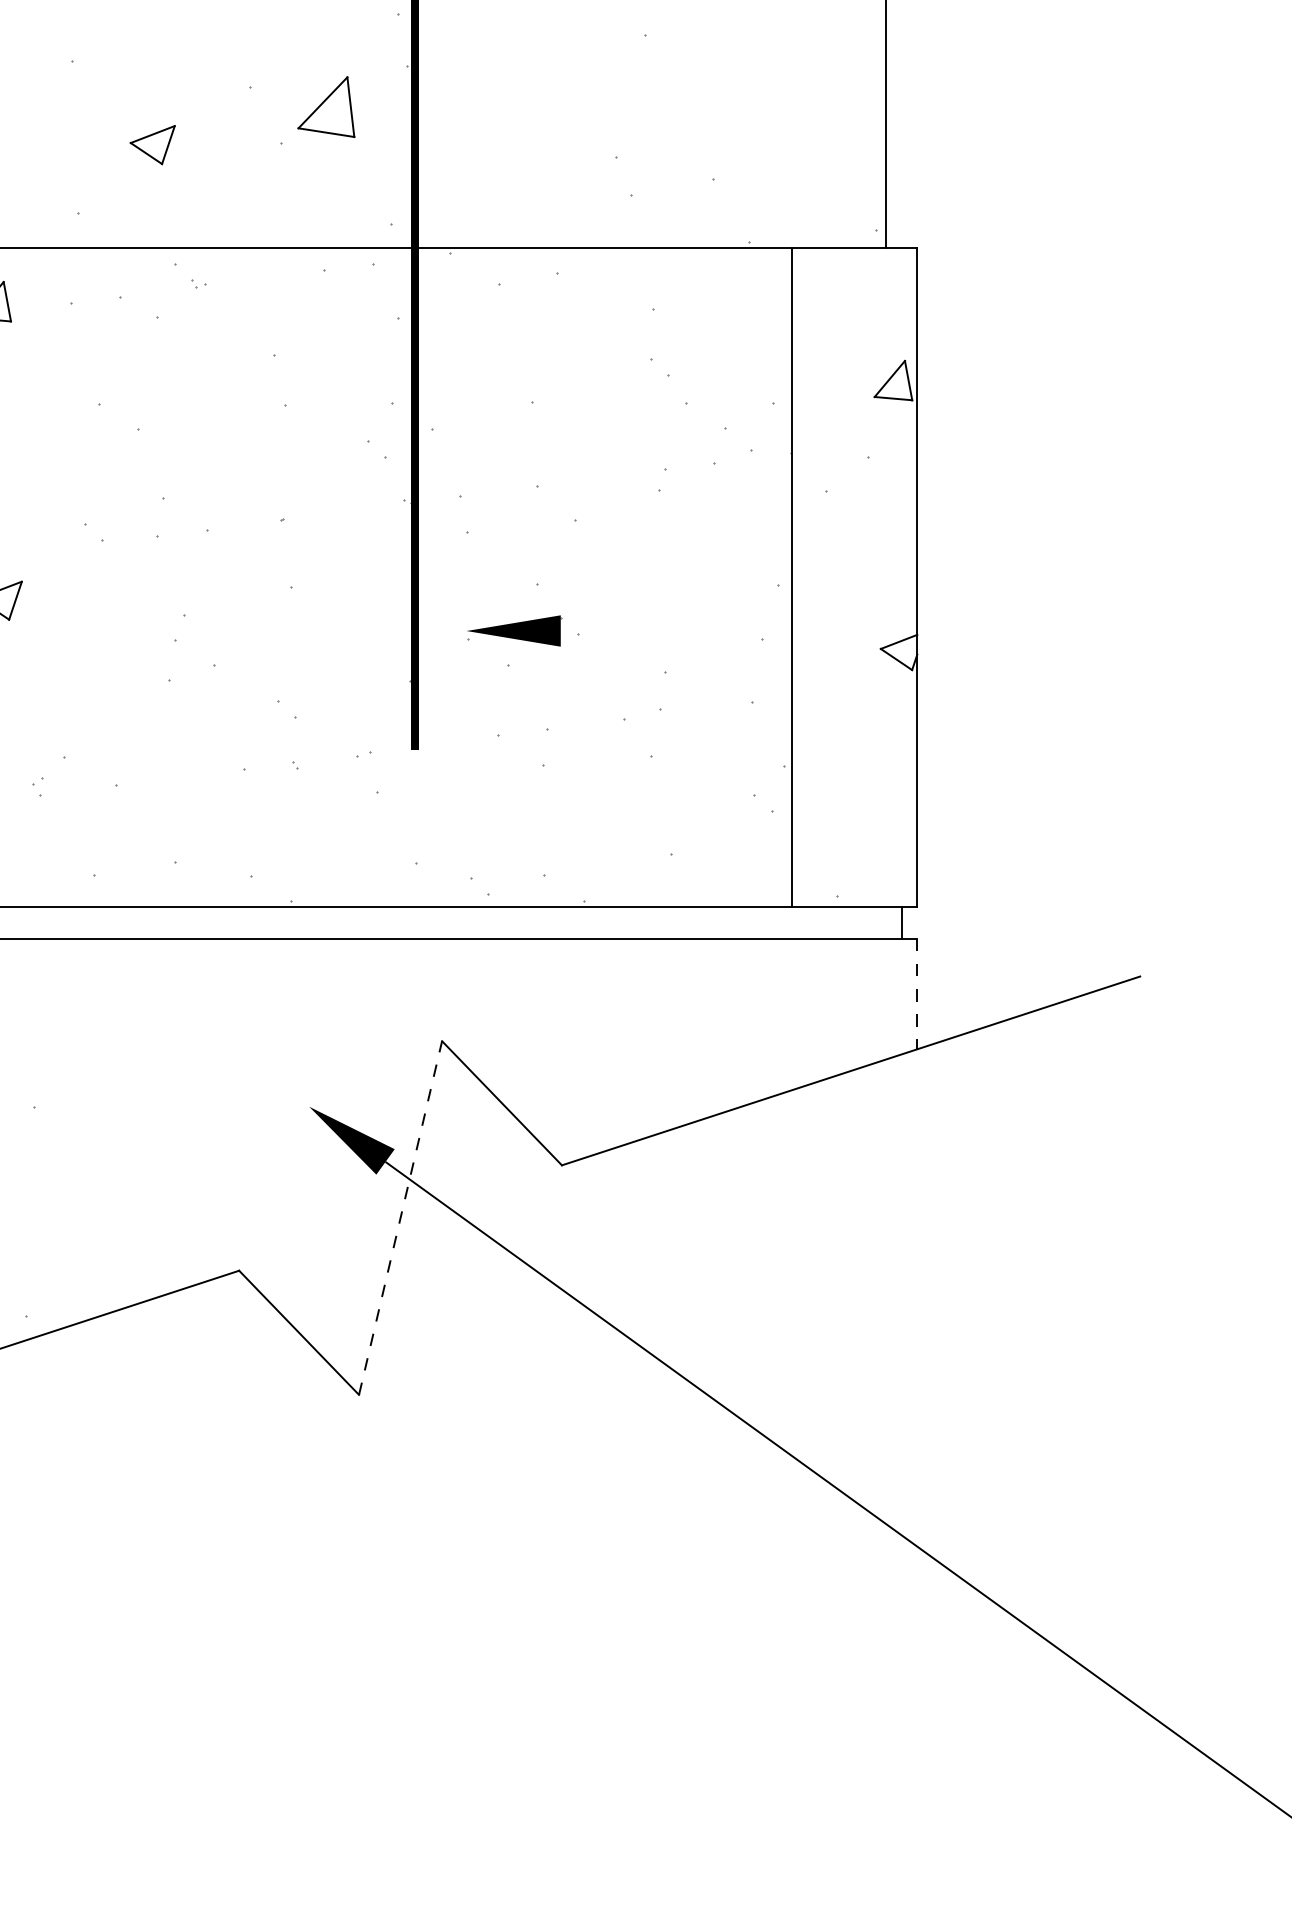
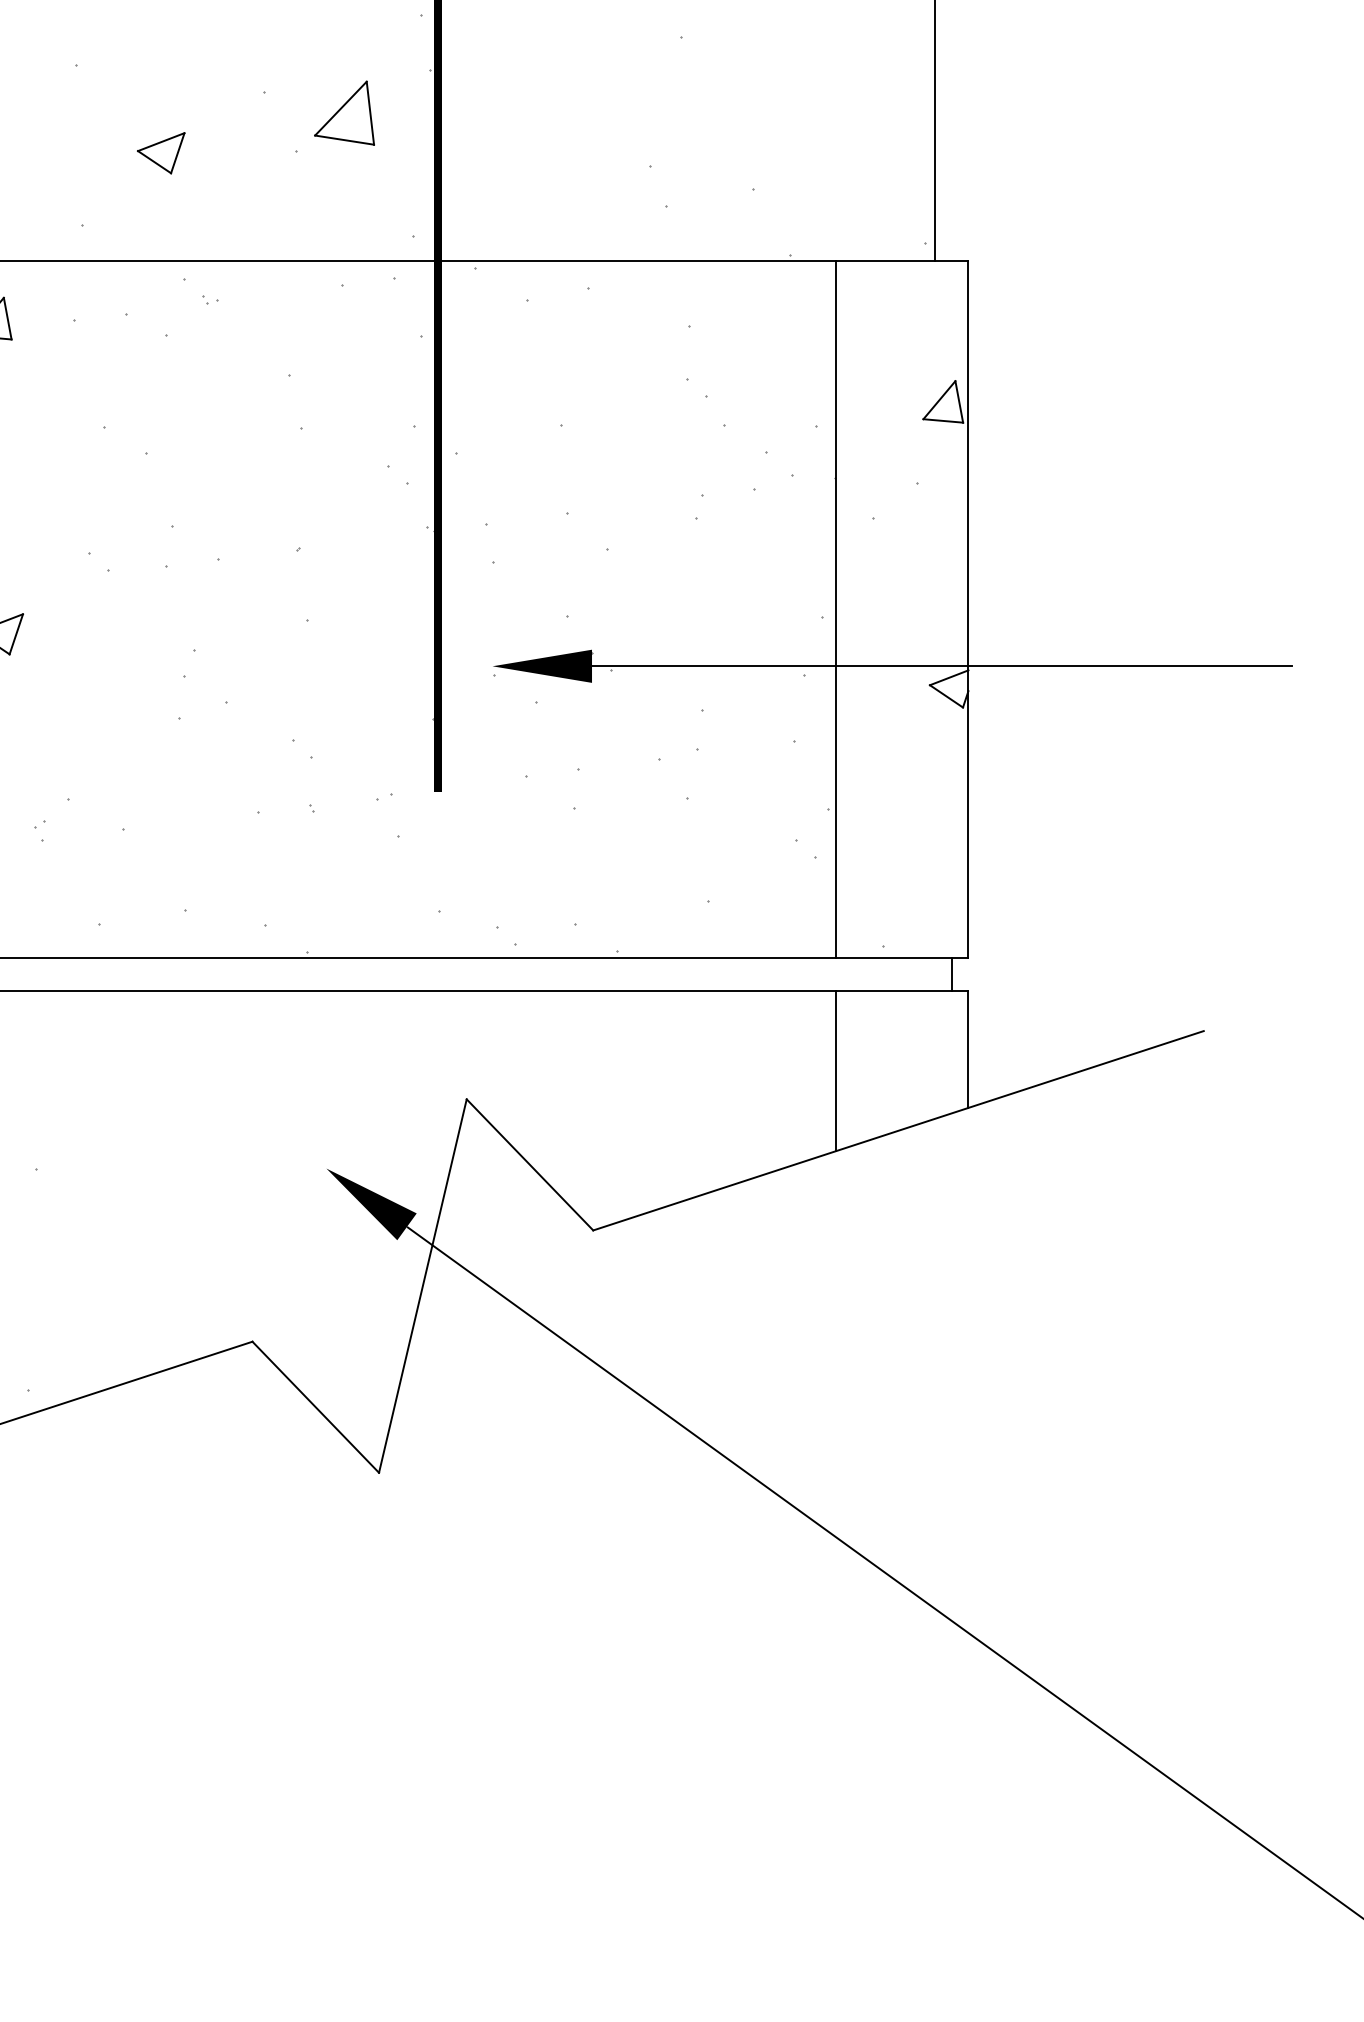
line: (891, 631) -> (941, 666), added
line: (917, 994) -> (968, 1050), dashed -> solid
line: (791, 1014) -> (835, 1071), added
line: (400, 1218) -> (422, 1286), dashed -> solid

